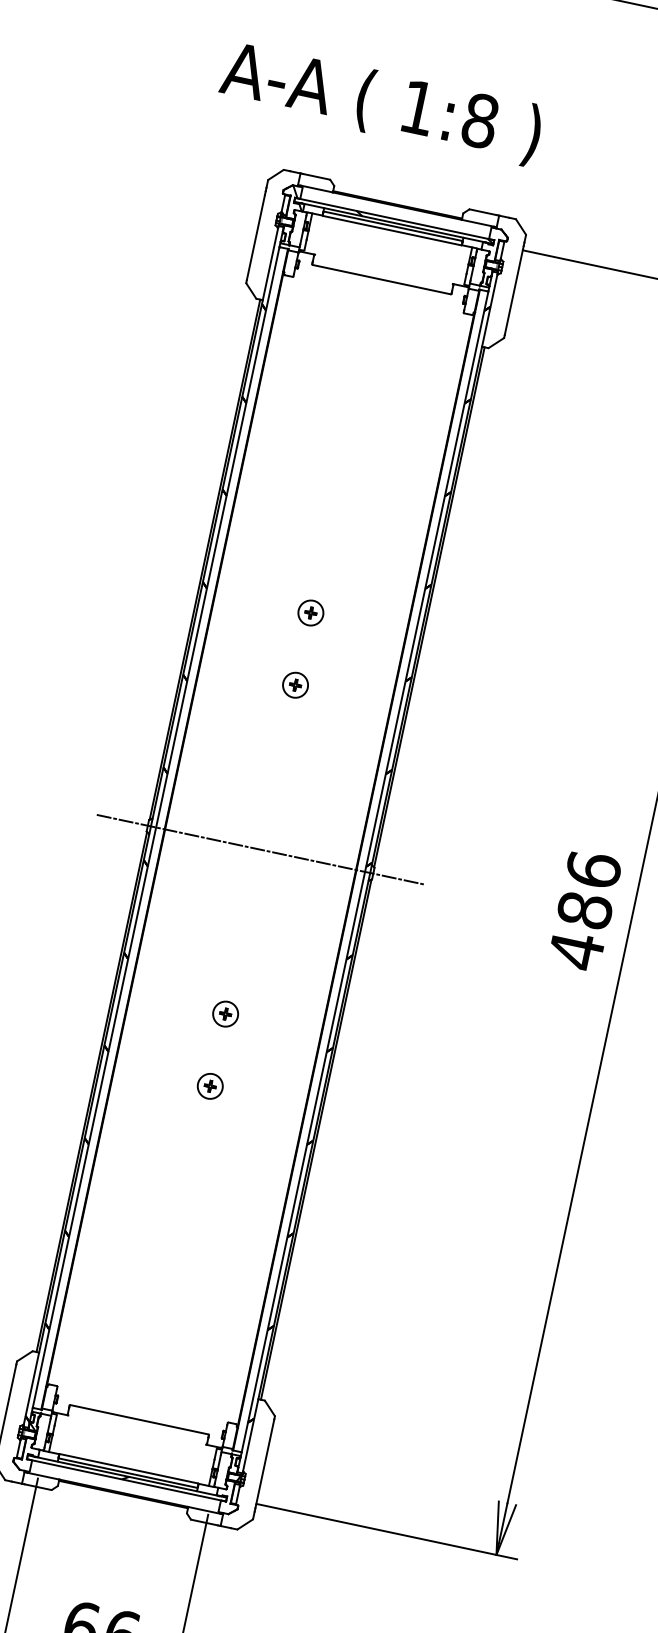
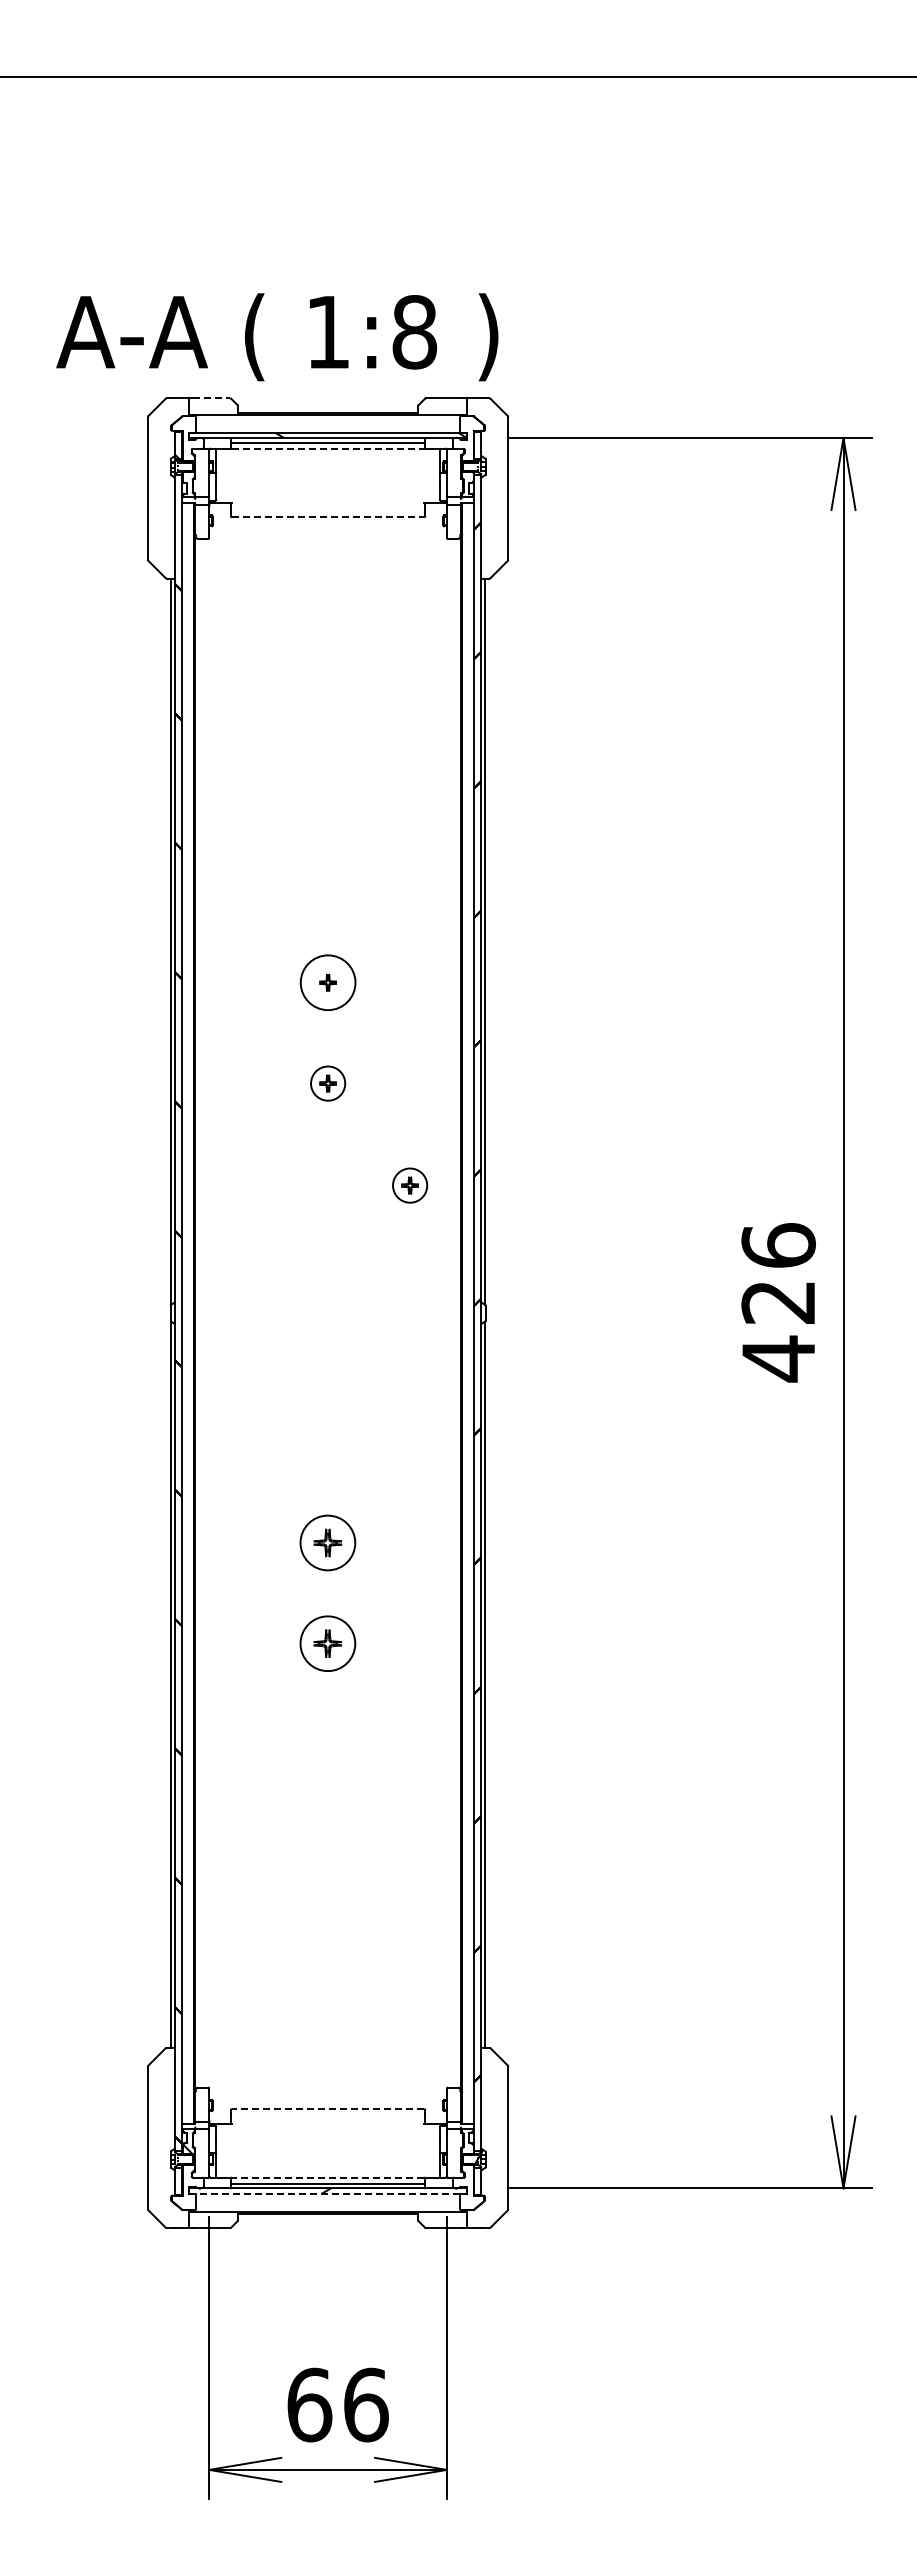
text: (381, 103) -> (277, 337), moved
line: (316, 176) -> (211, 398), solid -> dashed
hatch: (297, 198) -> (192, 432), removed
line: (392, 230) -> (328, 448), solid -> dashed
line: (382, 279) -> (328, 517), solid -> dashed
circle: (311, 612) -> (328, 982), size x1.6
part: (339, 770) -> (410, 1185), added
line: (260, 849) -> (327, 1313), removed
text: (584, 910) -> (778, 1302), 486 -> 426
part: (225, 1013) -> (328, 1542), size x1.6
part: (210, 1086) -> (328, 1643), size x1.6
line: (138, 1419) -> (327, 2109), solid -> dashed
line: (128, 1468) -> (327, 2177), solid -> dashed
line: (126, 1480) -> (328, 2193), solid -> dashed

